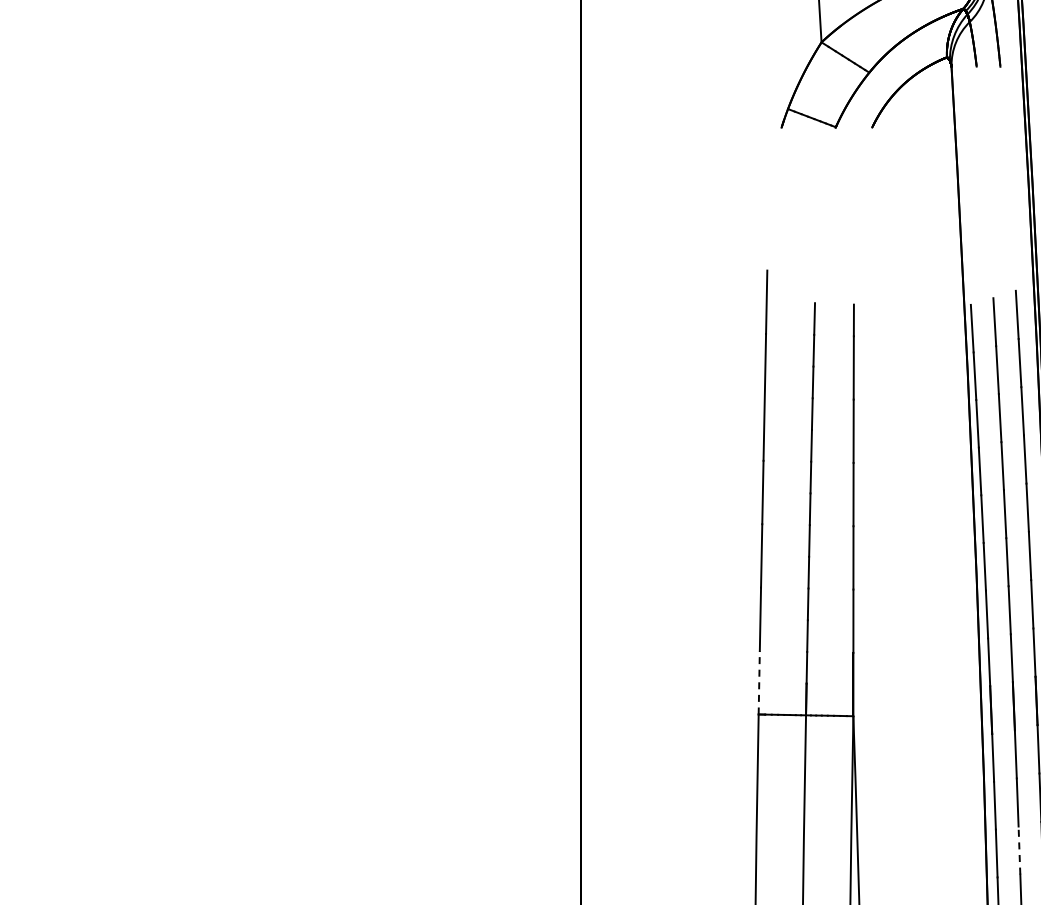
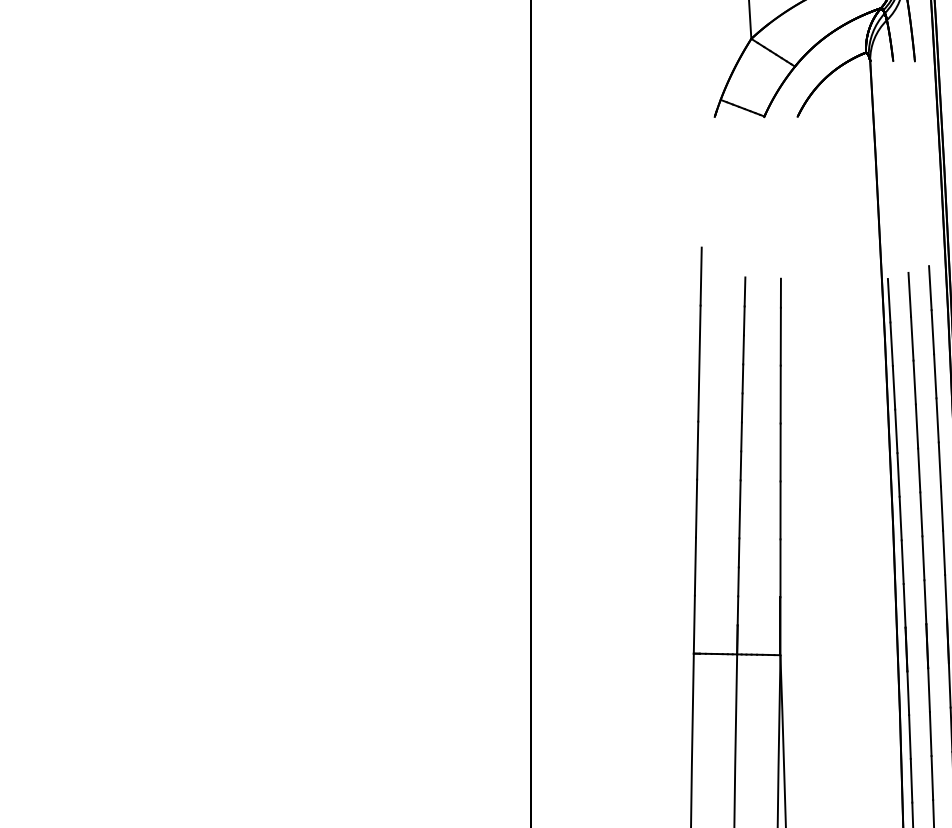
line: (759, 682) -> (694, 624), dashed -> solid
line: (1019, 850) -> (932, 778), dashed -> solid

